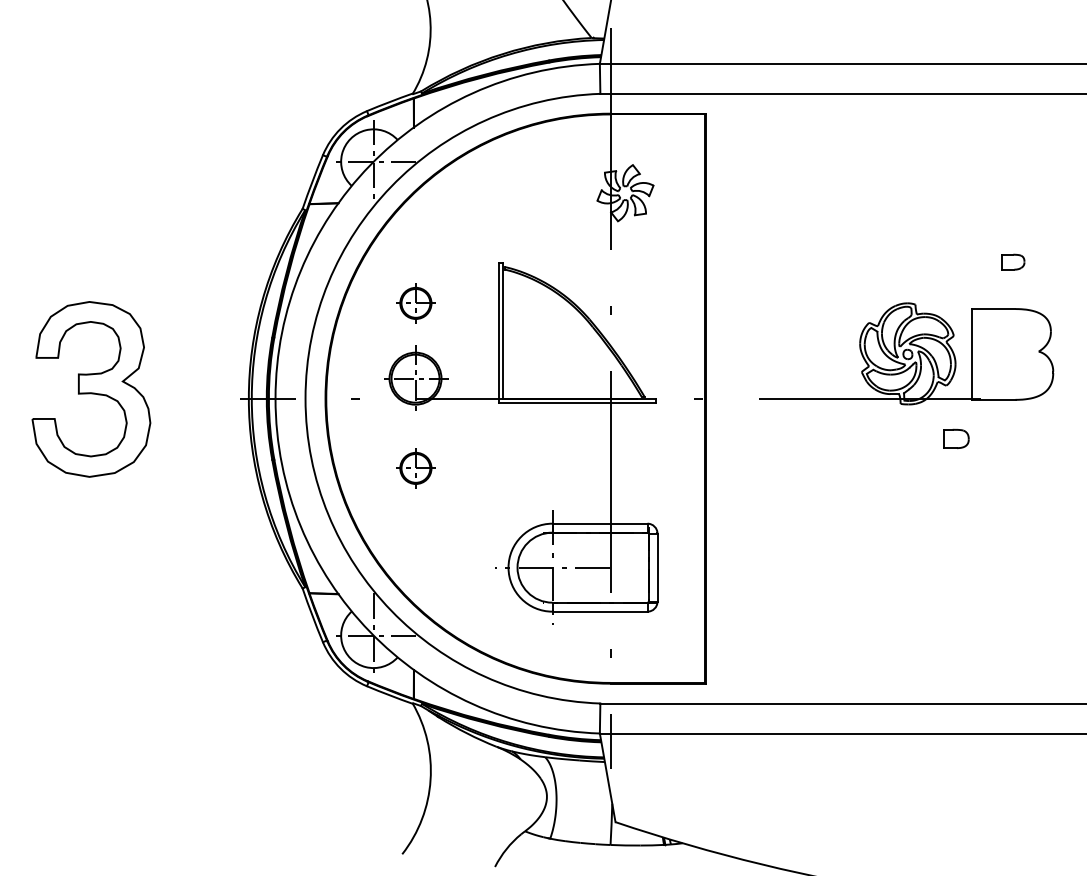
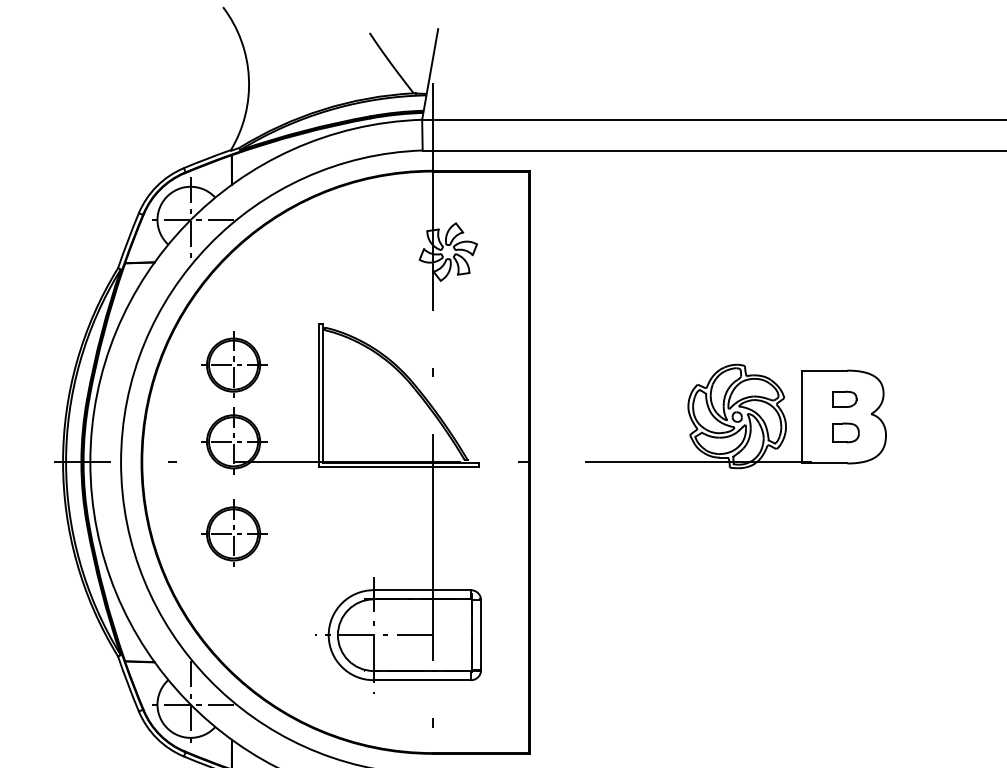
part: (1013, 261) -> (845, 398), moved
part: (416, 302) -> (234, 363), size x1.67
part: (956, 438) -> (846, 432), moved
part: (416, 467) -> (234, 532), size x1.67

